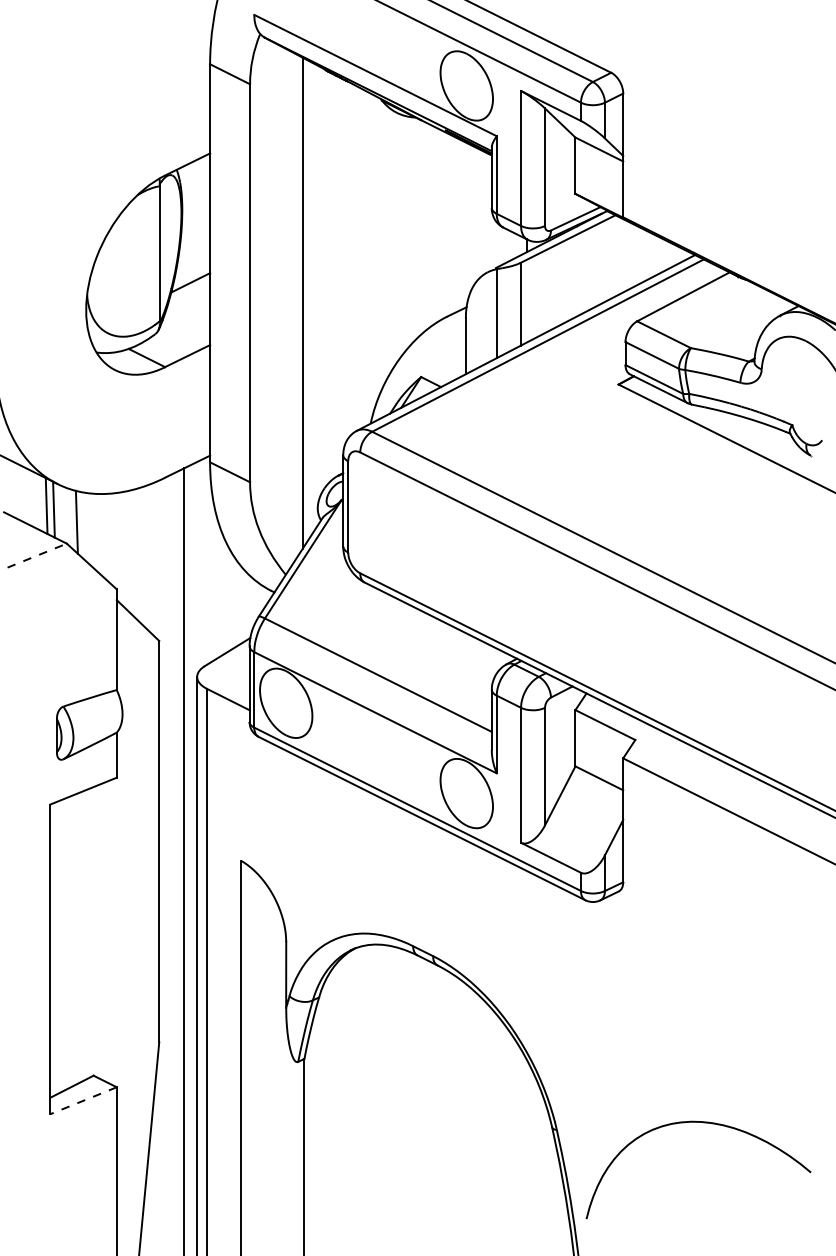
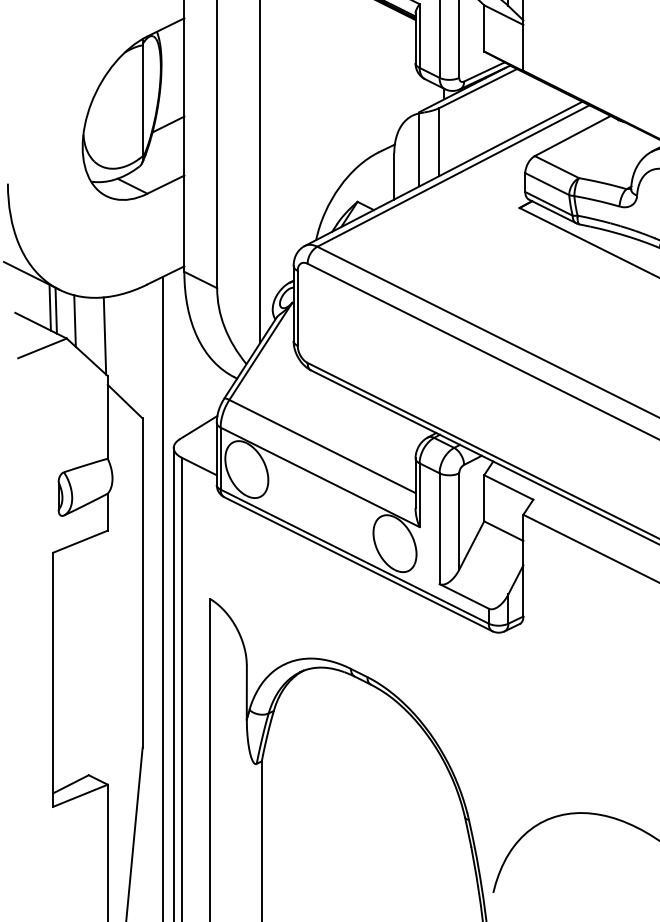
line: (112, 540) -> (104, 335), added
line: (37, 555) -> (42, 348), dashed -> solid
line: (83, 1100) -> (80, 795), dashed -> solid

